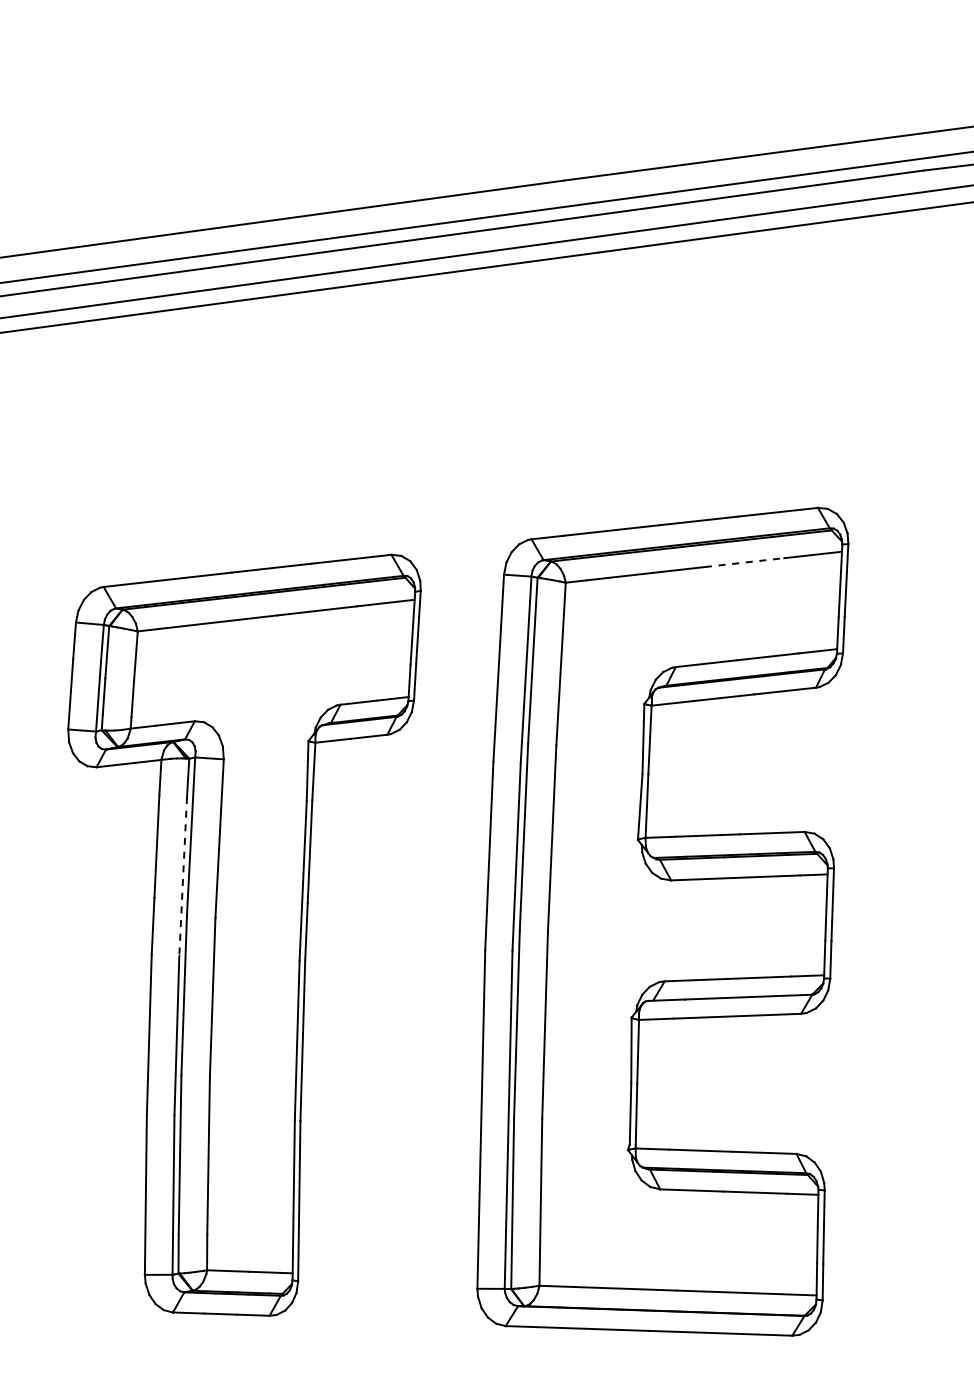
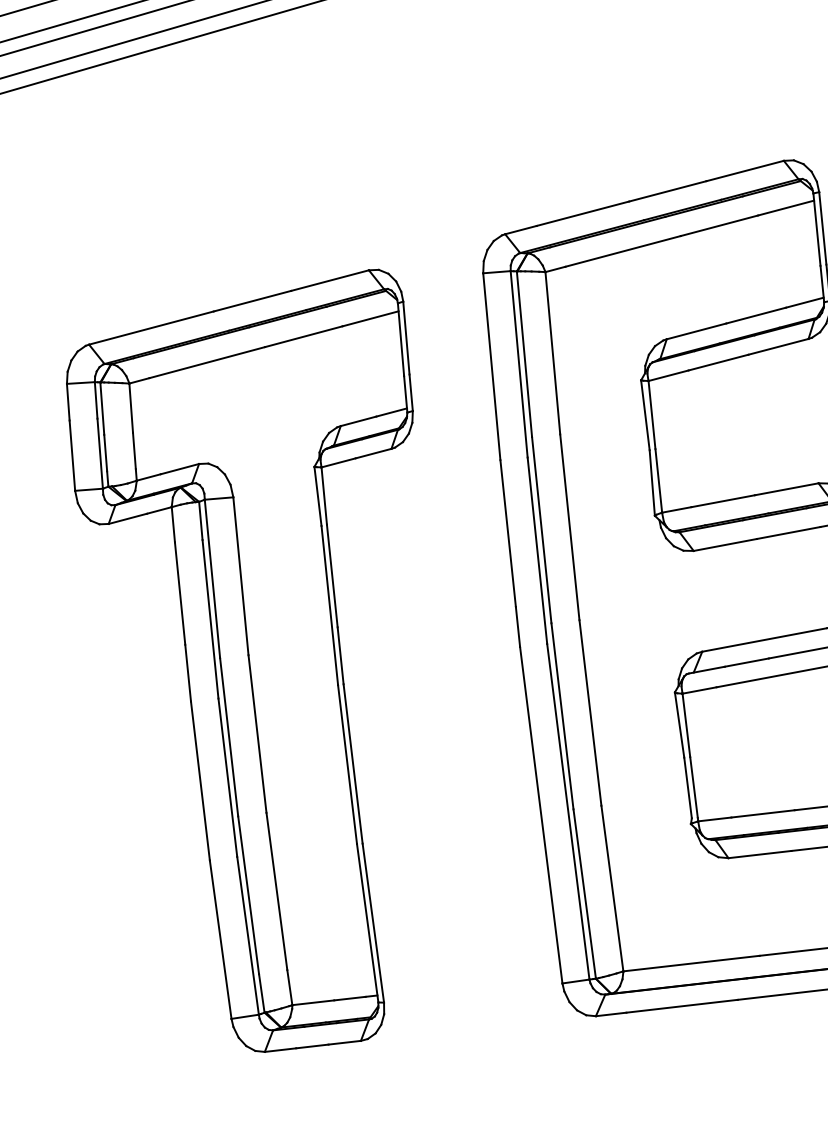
line: (744, 562) -> (719, 225), dashed -> solid
line: (183, 876) -> (210, 619), dashed -> solid

